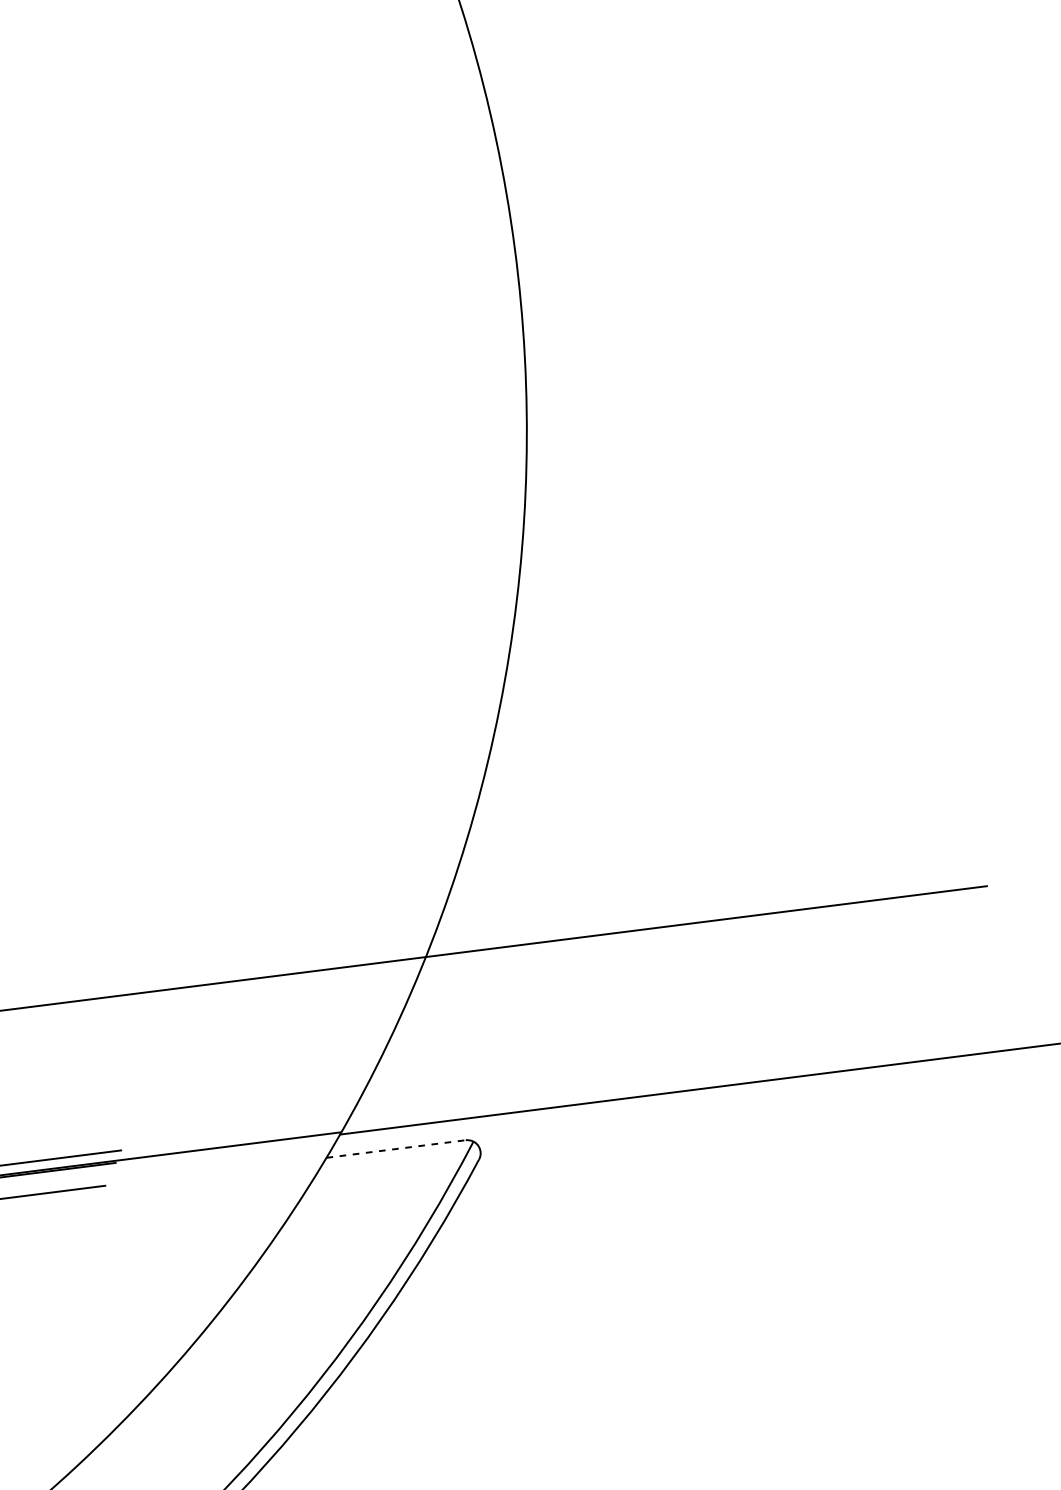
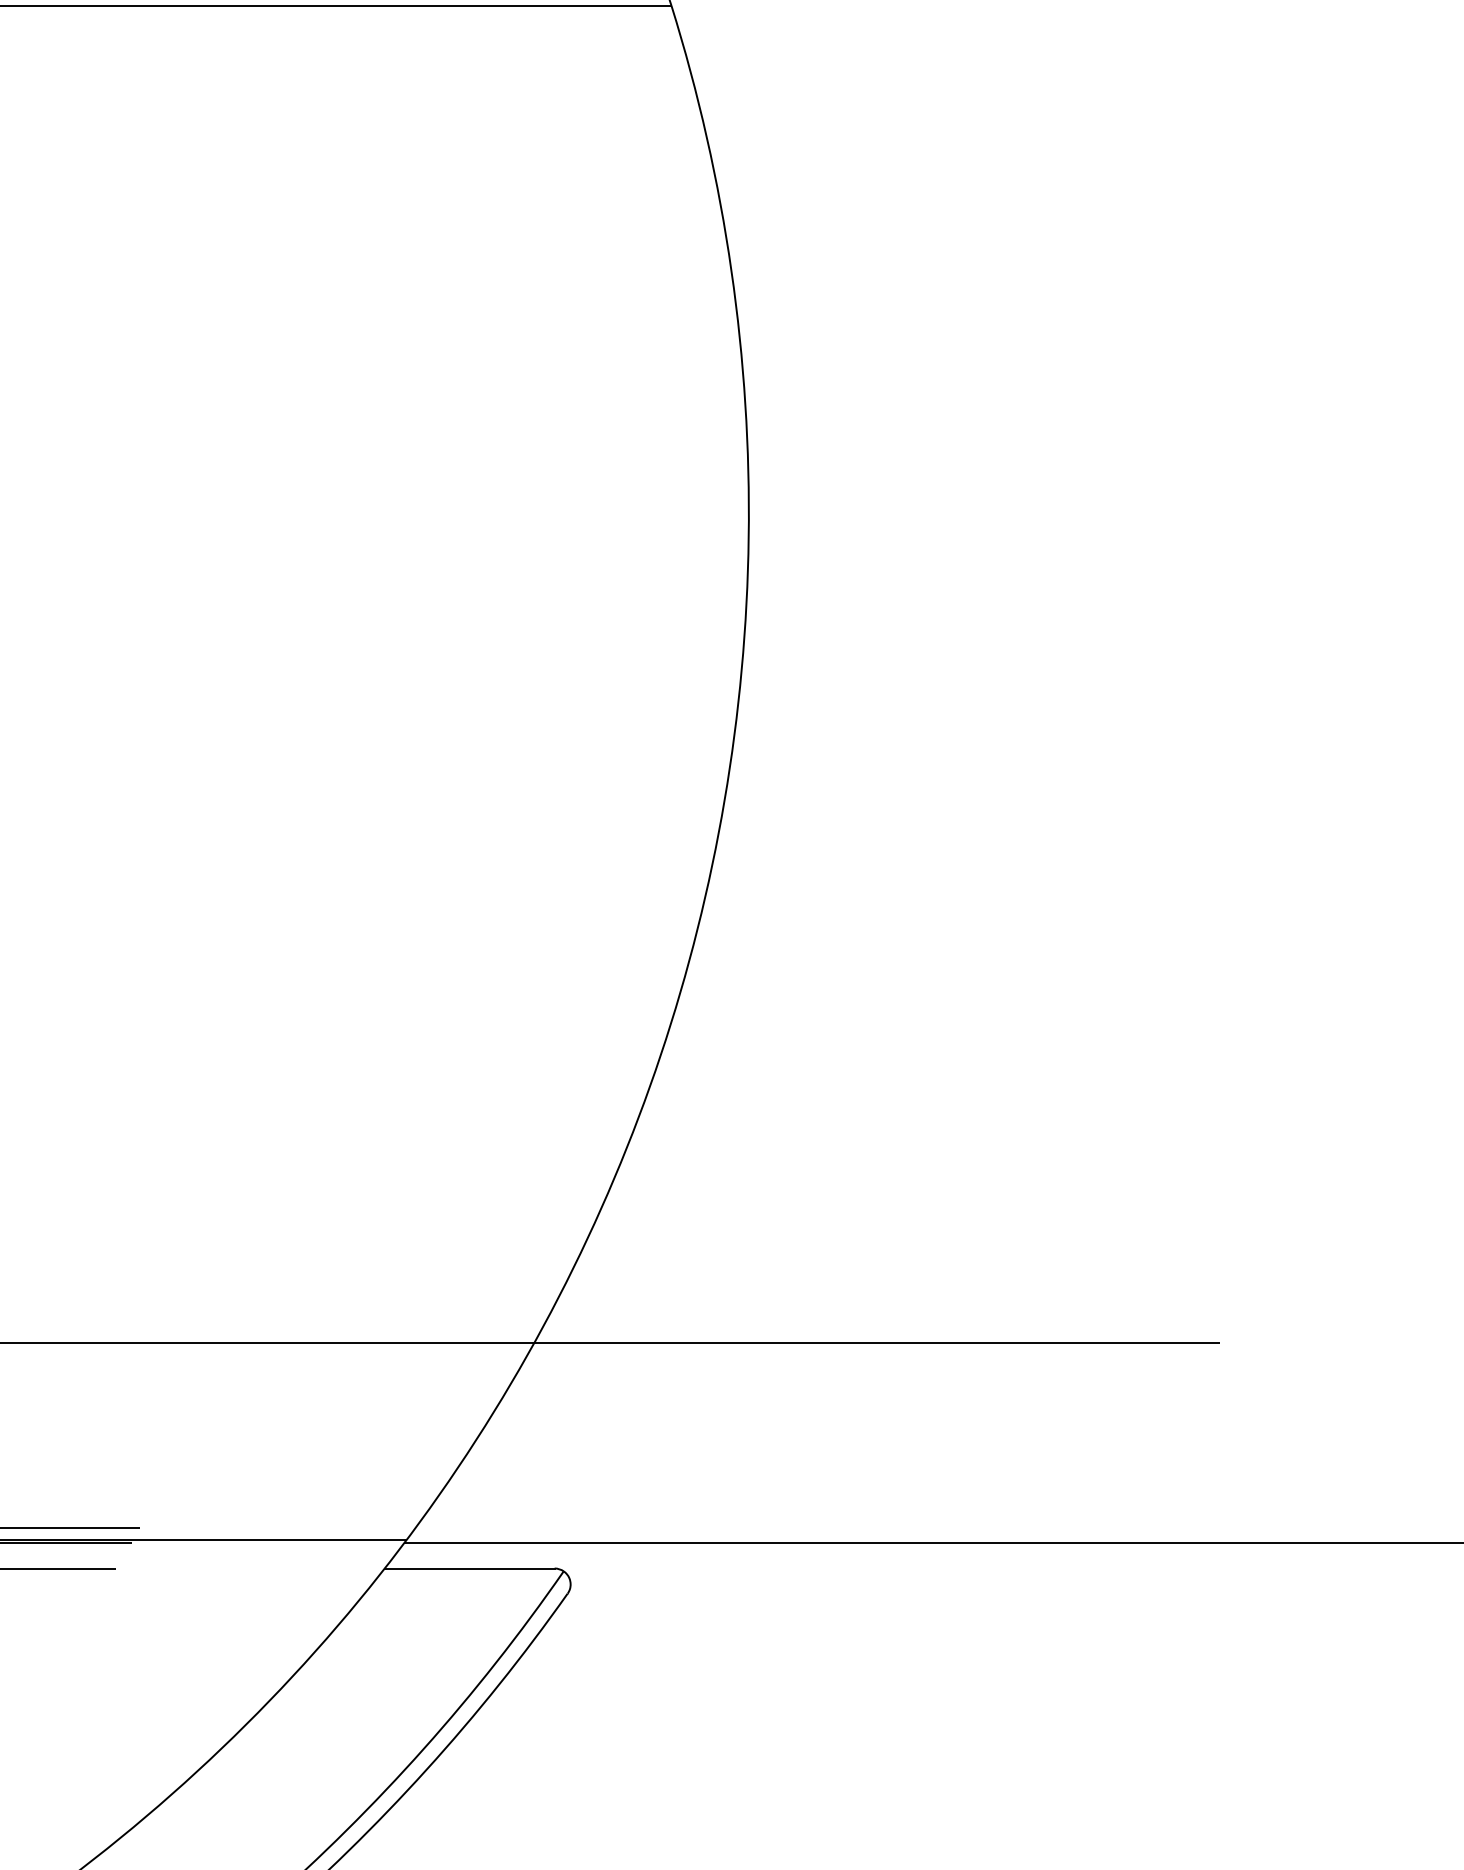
line: (395, 1149) -> (469, 1568), dashed -> solid

